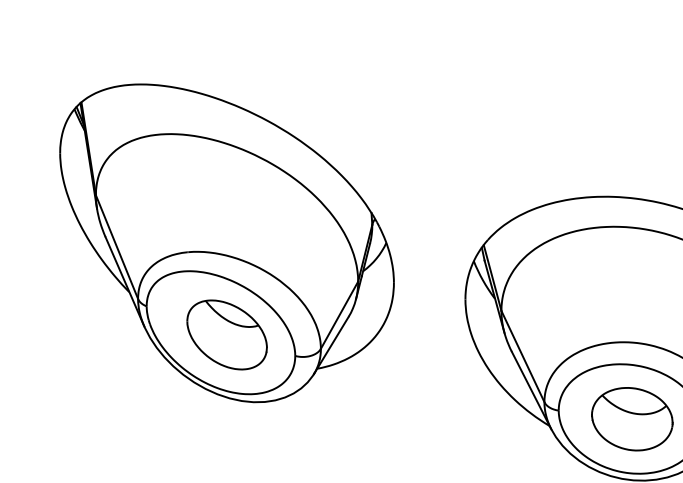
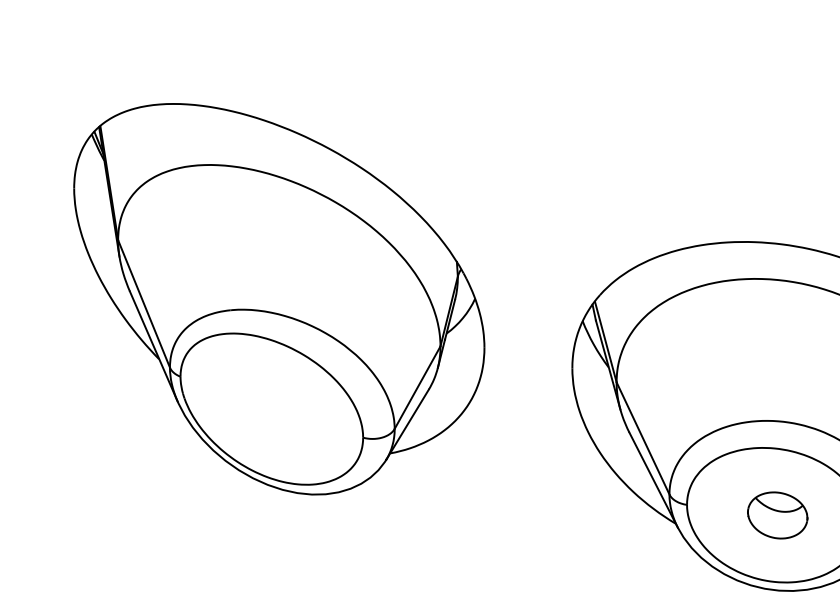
part: (227, 334) -> (279, 411), removed
part: (632, 419) -> (777, 515), size x0.6

